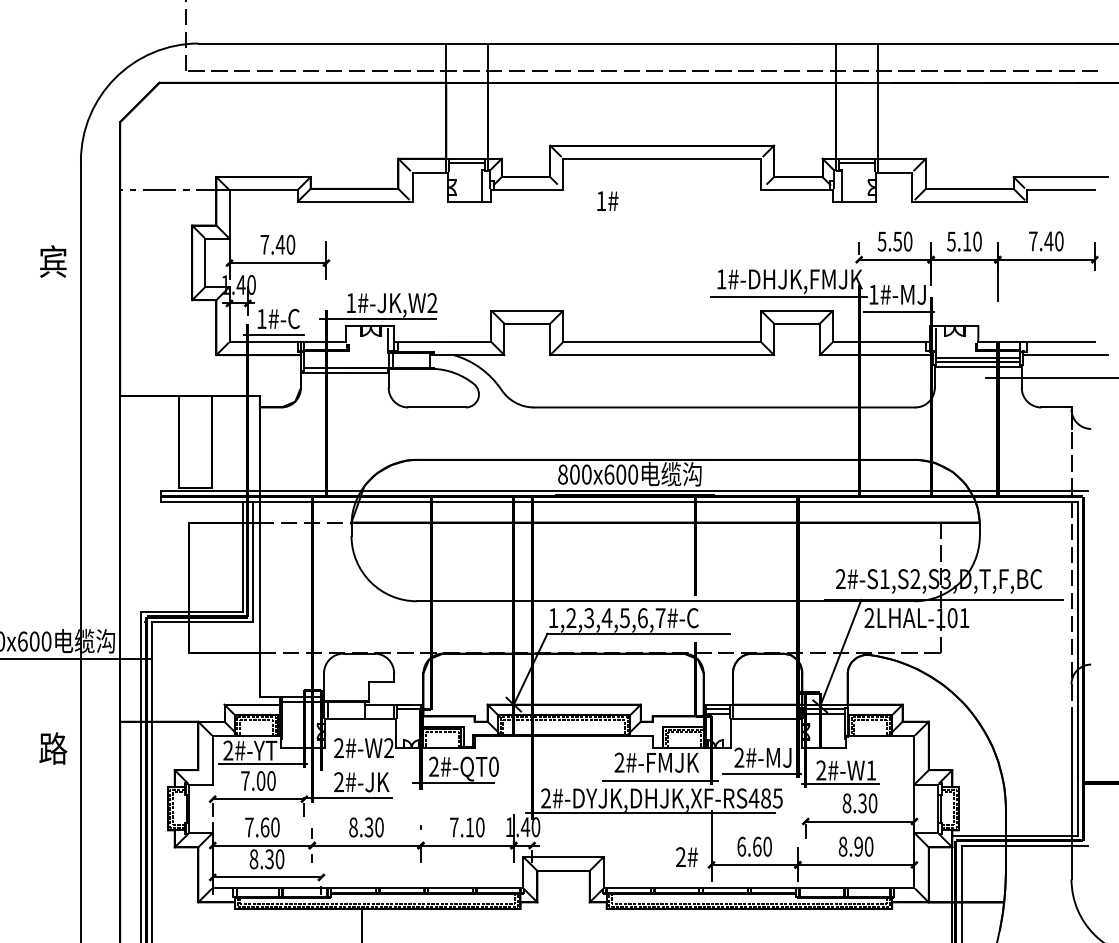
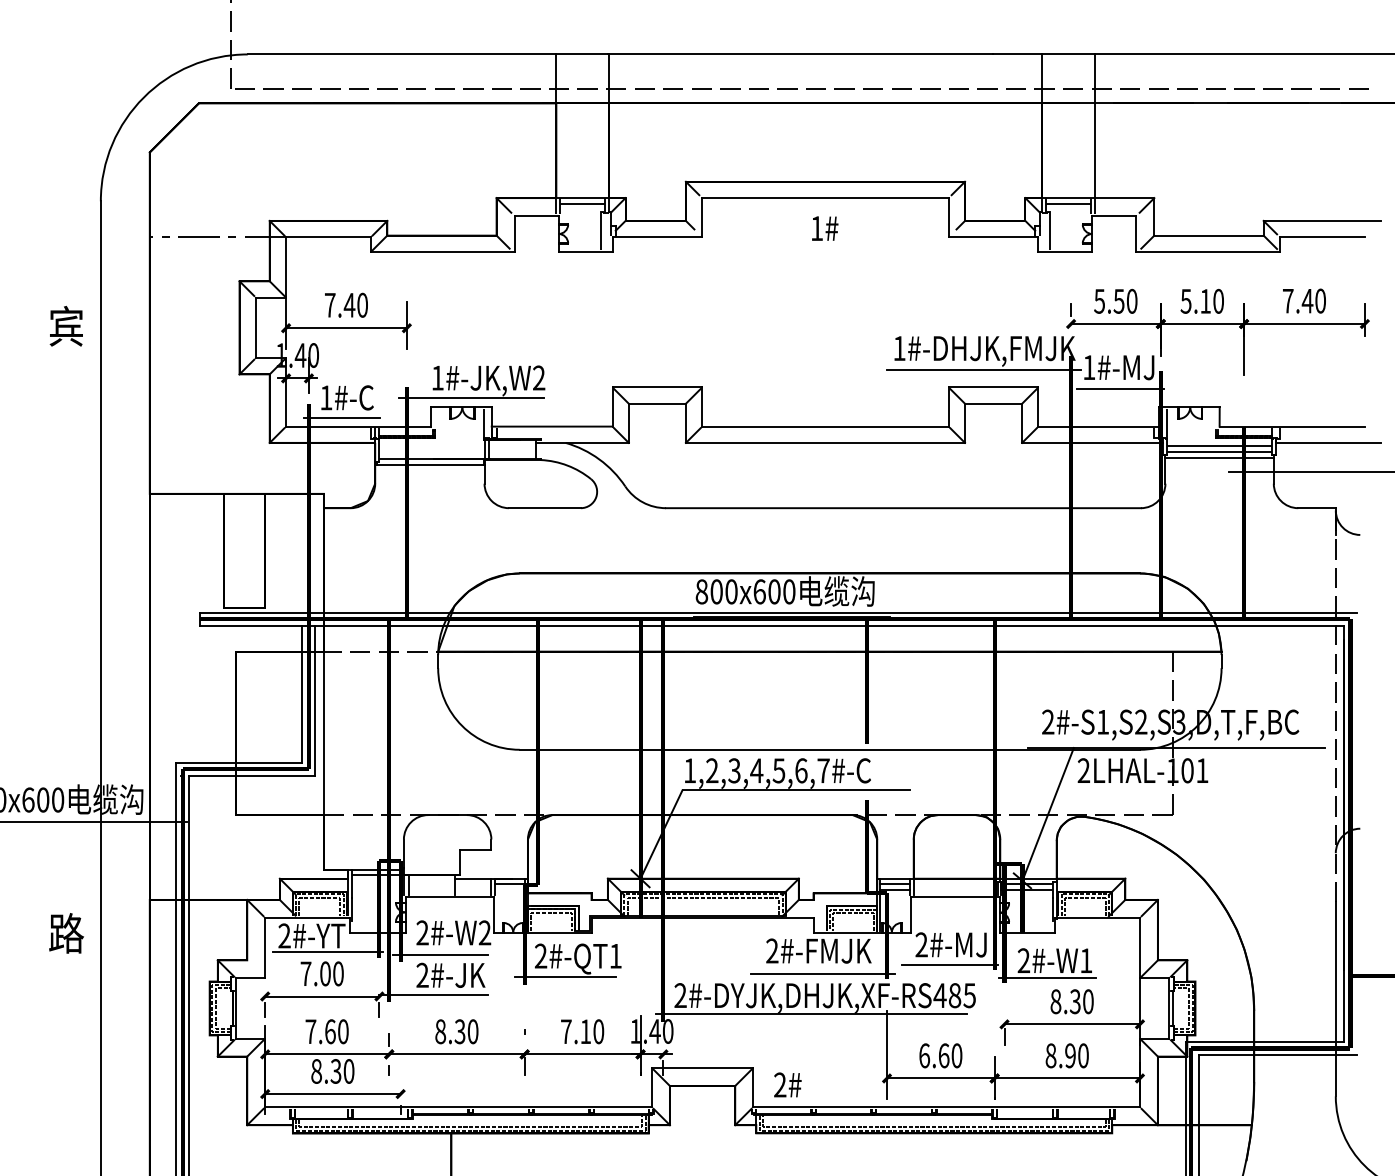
text: (607, 200) -> (824, 227), moved
line: (353, 766) -> (440, 955), added
text: (493, 766) -> (615, 955), 2#-QT0 -> 2#-QT1
text: (686, 856) -> (787, 1084), moved

